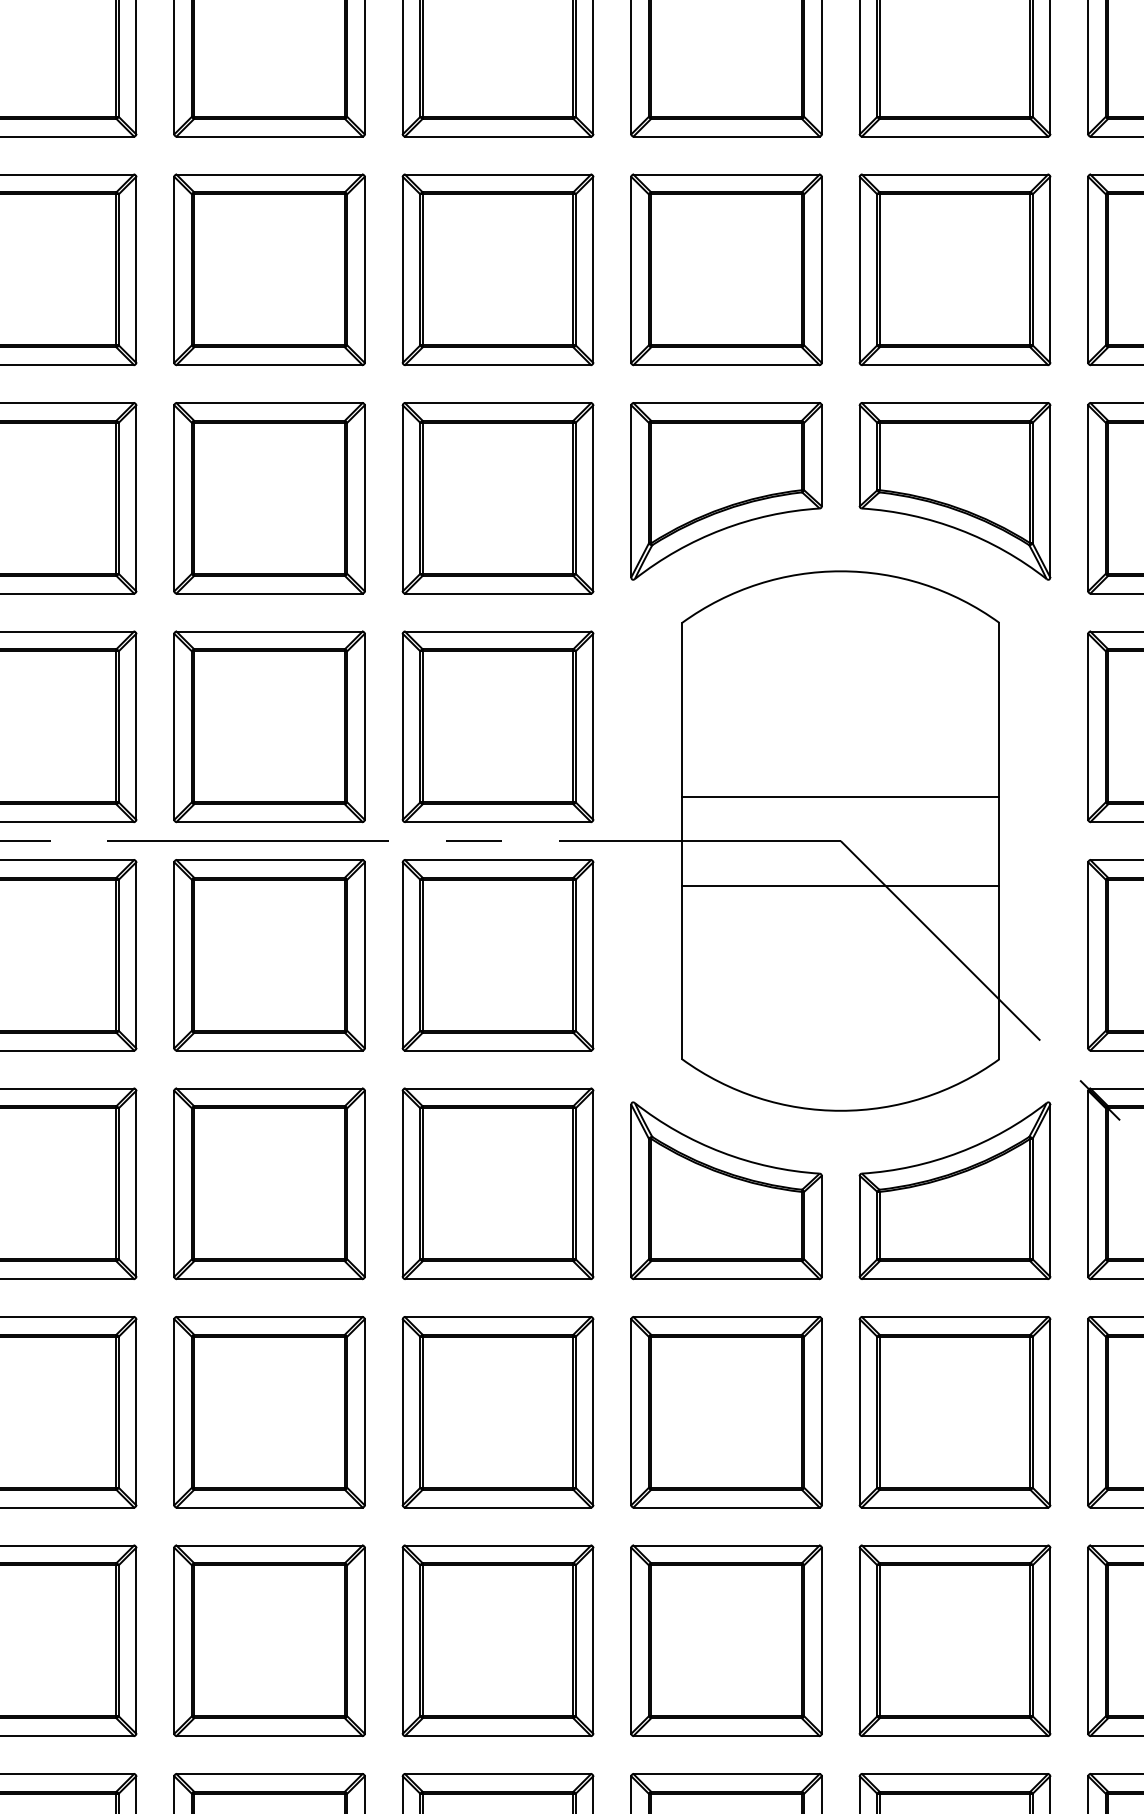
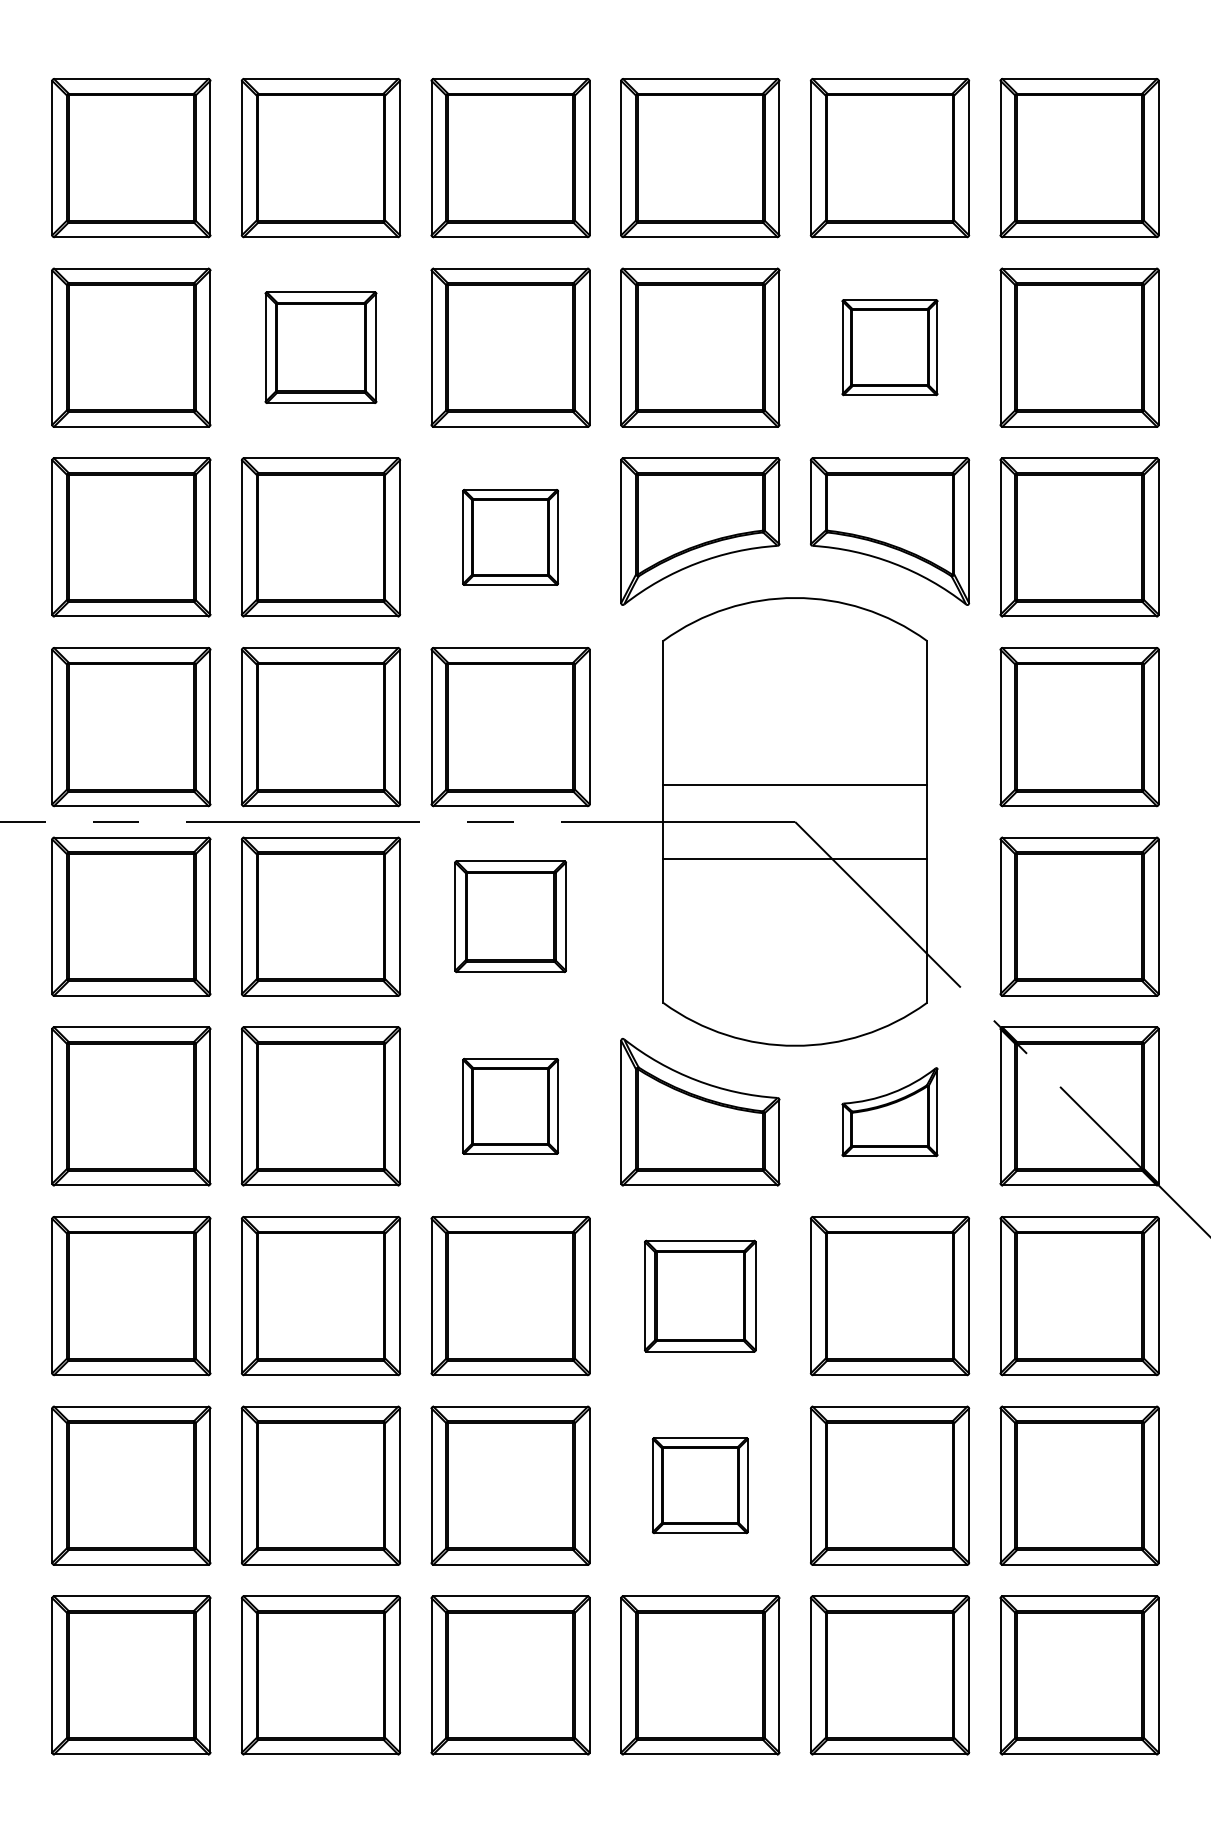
part: (268, 269) -> (320, 347), size x0.7
part: (954, 269) -> (889, 347), size x0.6
part: (497, 498) -> (510, 537), size x0.6
part: (497, 955) -> (510, 916), size x0.7
part: (497, 1183) -> (510, 1106), size x0.6
part: (954, 1189) -> (889, 1111), size x0.6
part: (726, 1412) -> (700, 1296), size x0.7
part: (726, 1640) -> (700, 1485), size x0.6

